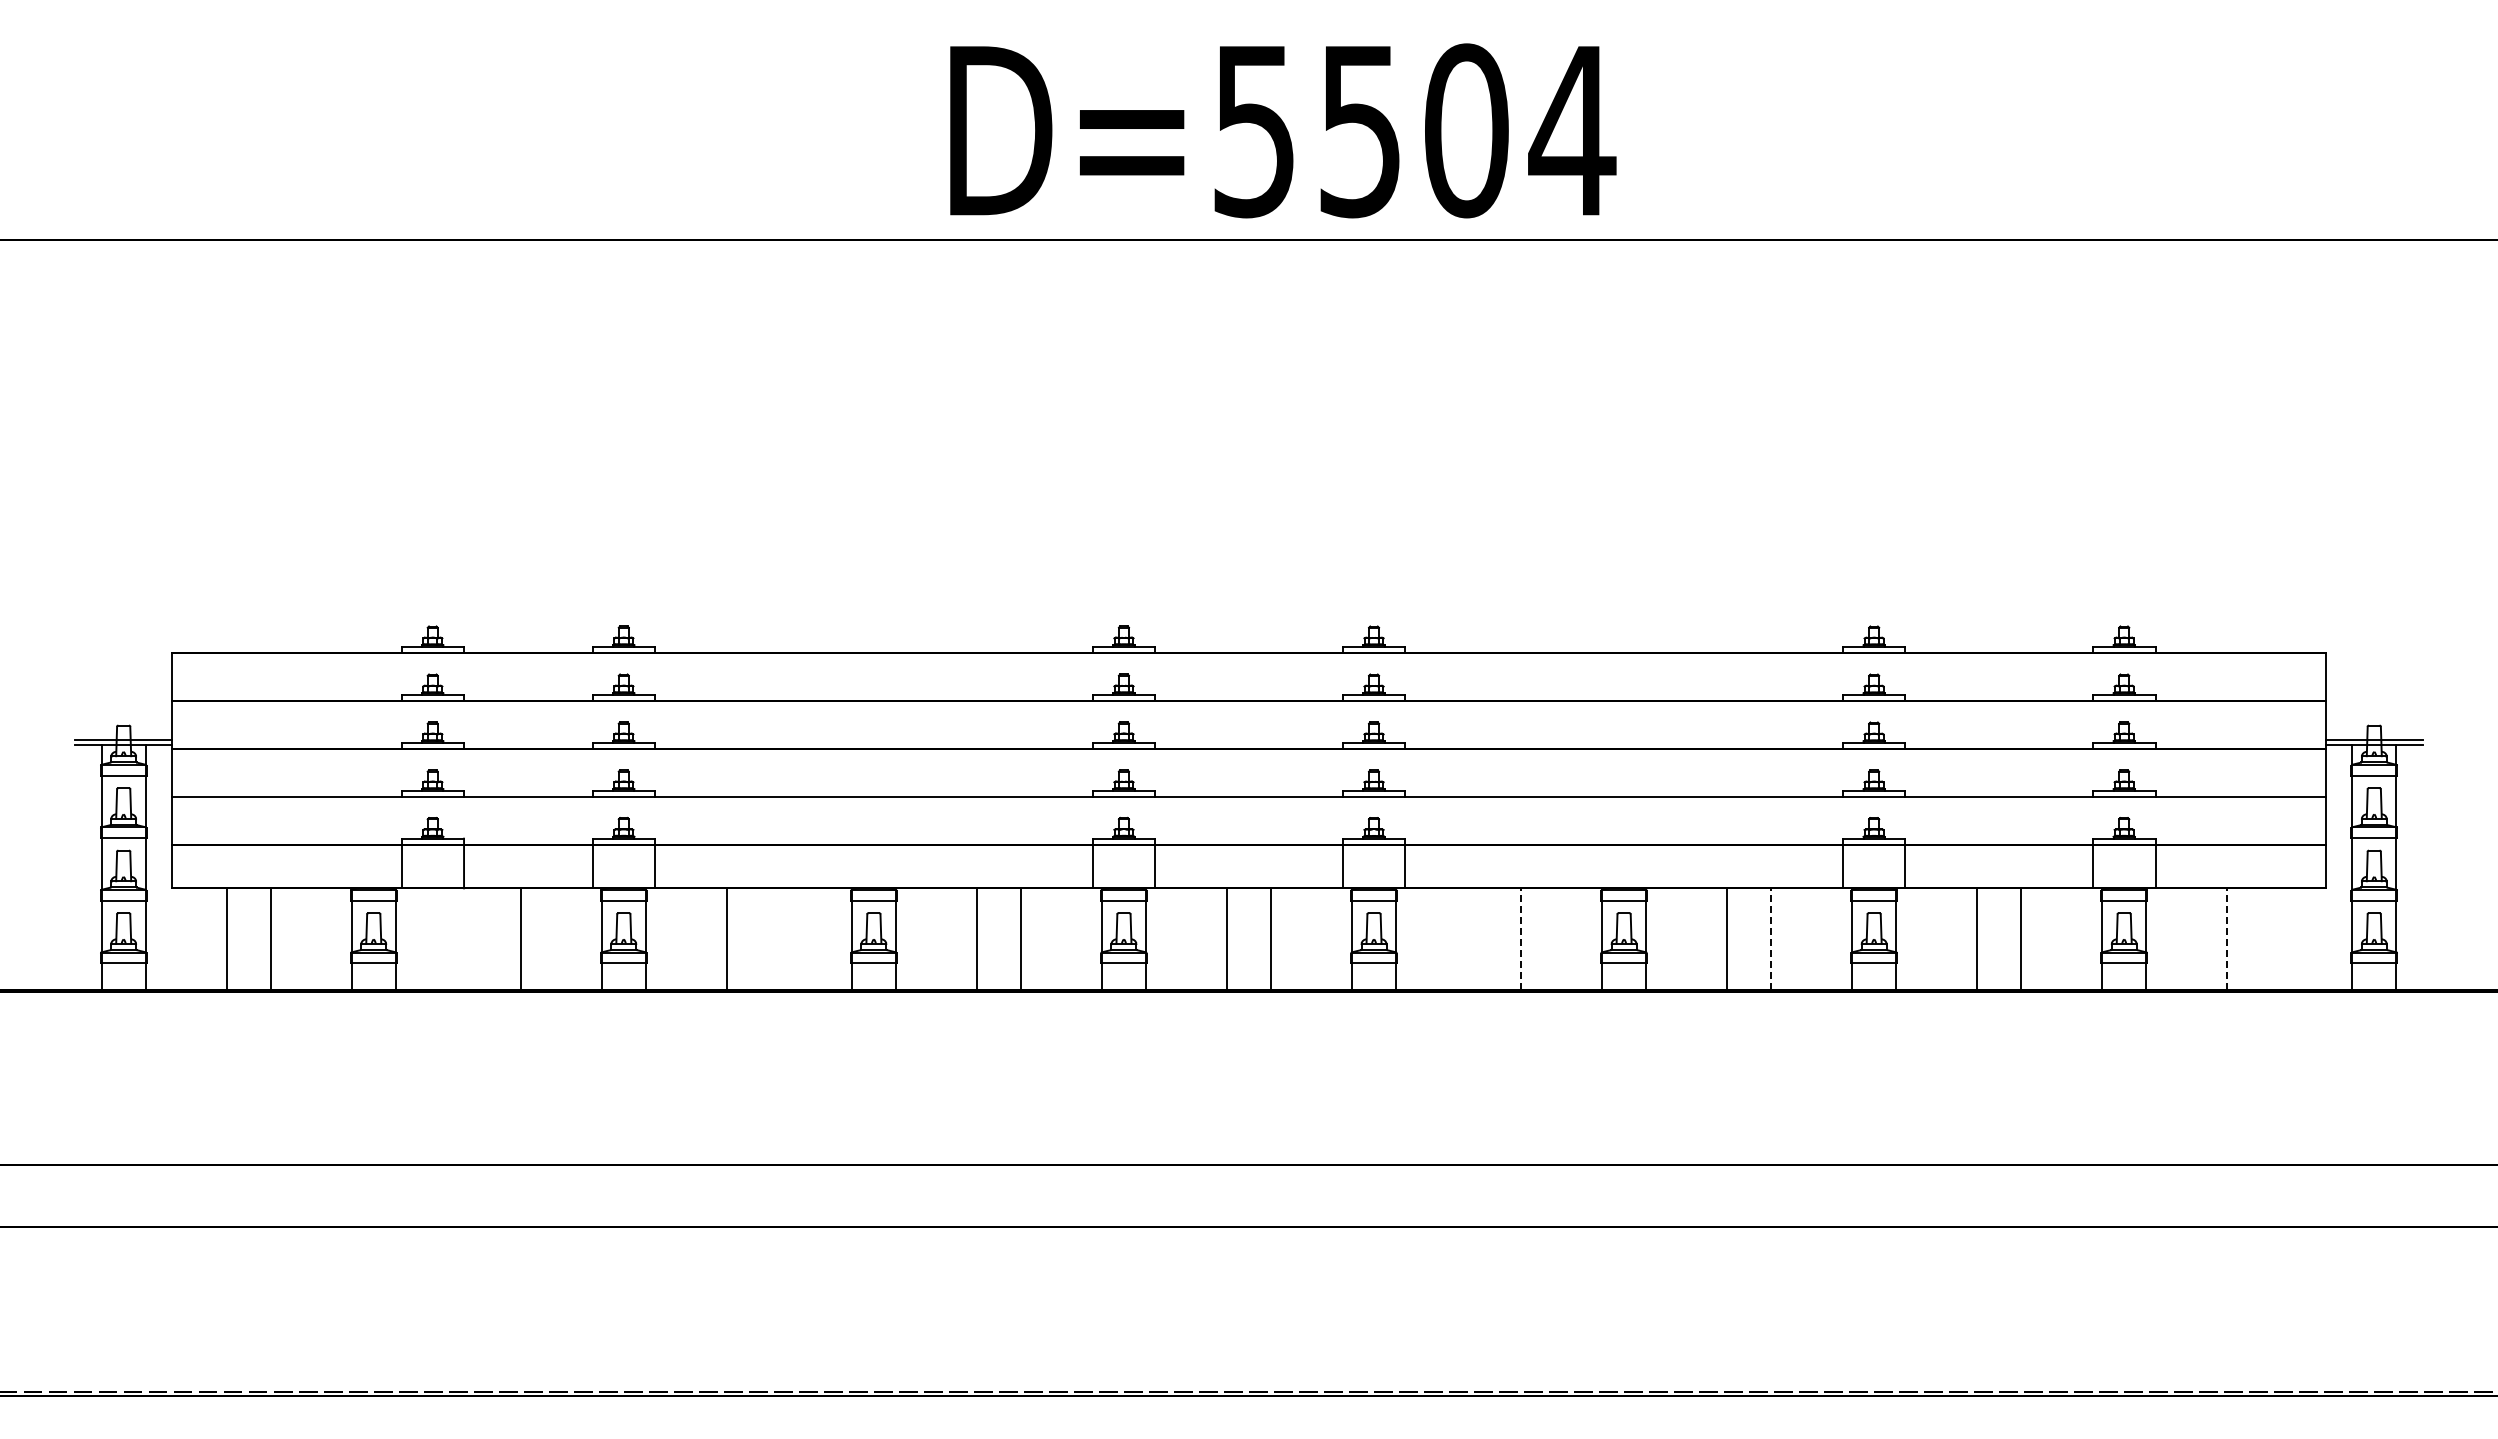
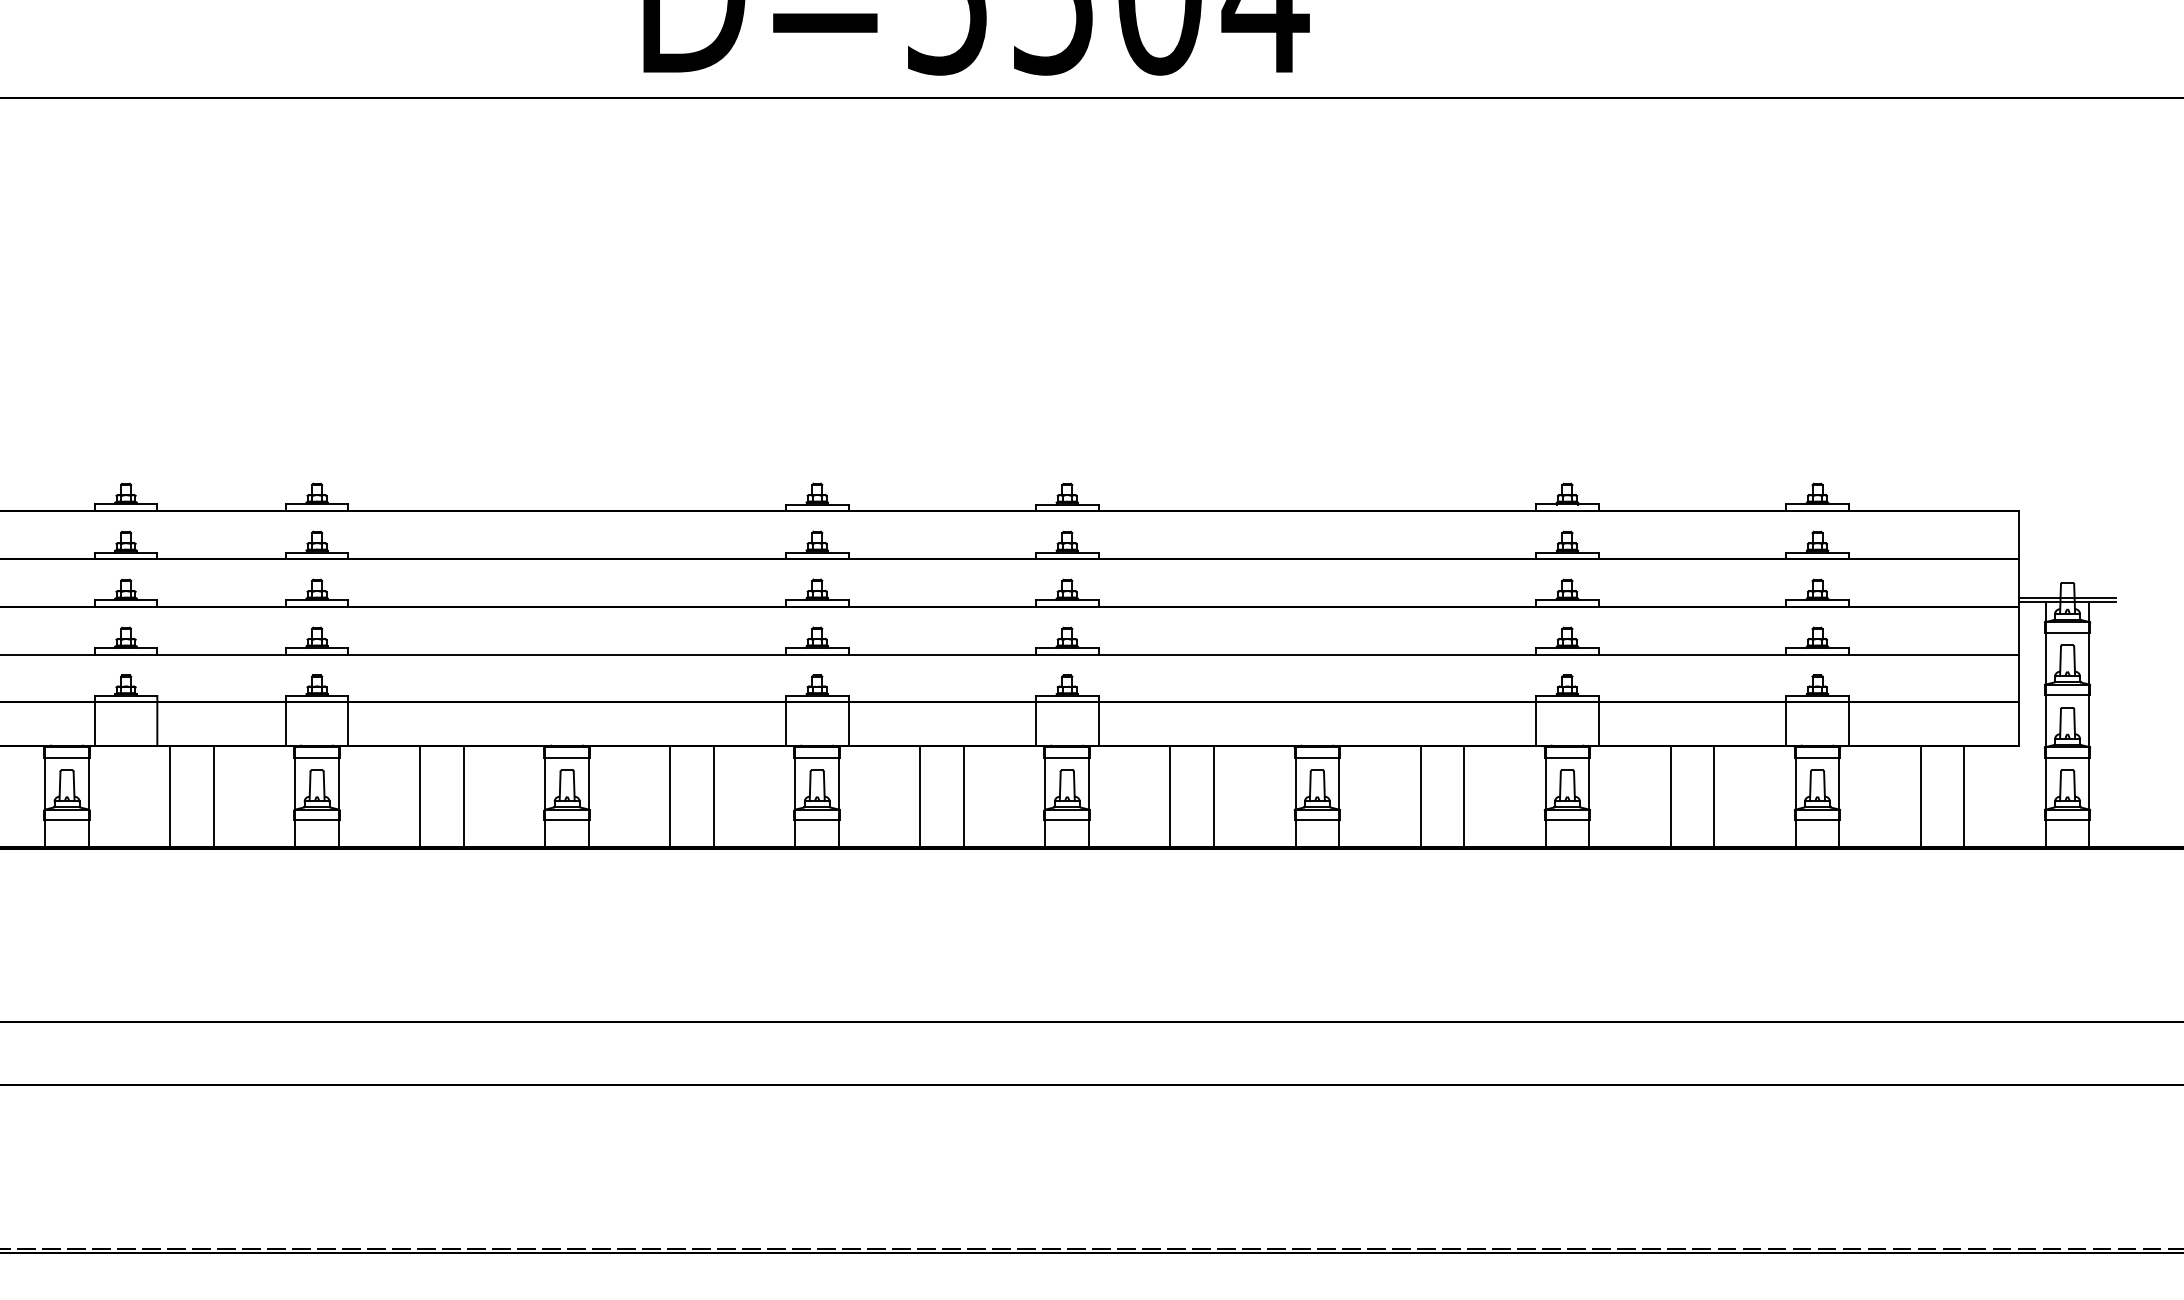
line: (476, 938) -> (169, 795), added
line: (770, 938) -> (463, 795), added
line: (1477, 938) -> (1170, 795), added
line: (2271, 938) -> (1964, 795), added
line: (1520, 939) -> (1213, 796), dashed -> solid
line: (1771, 939) -> (1464, 796), dashed -> solid
line: (2227, 939) -> (1920, 796), dashed -> solid

